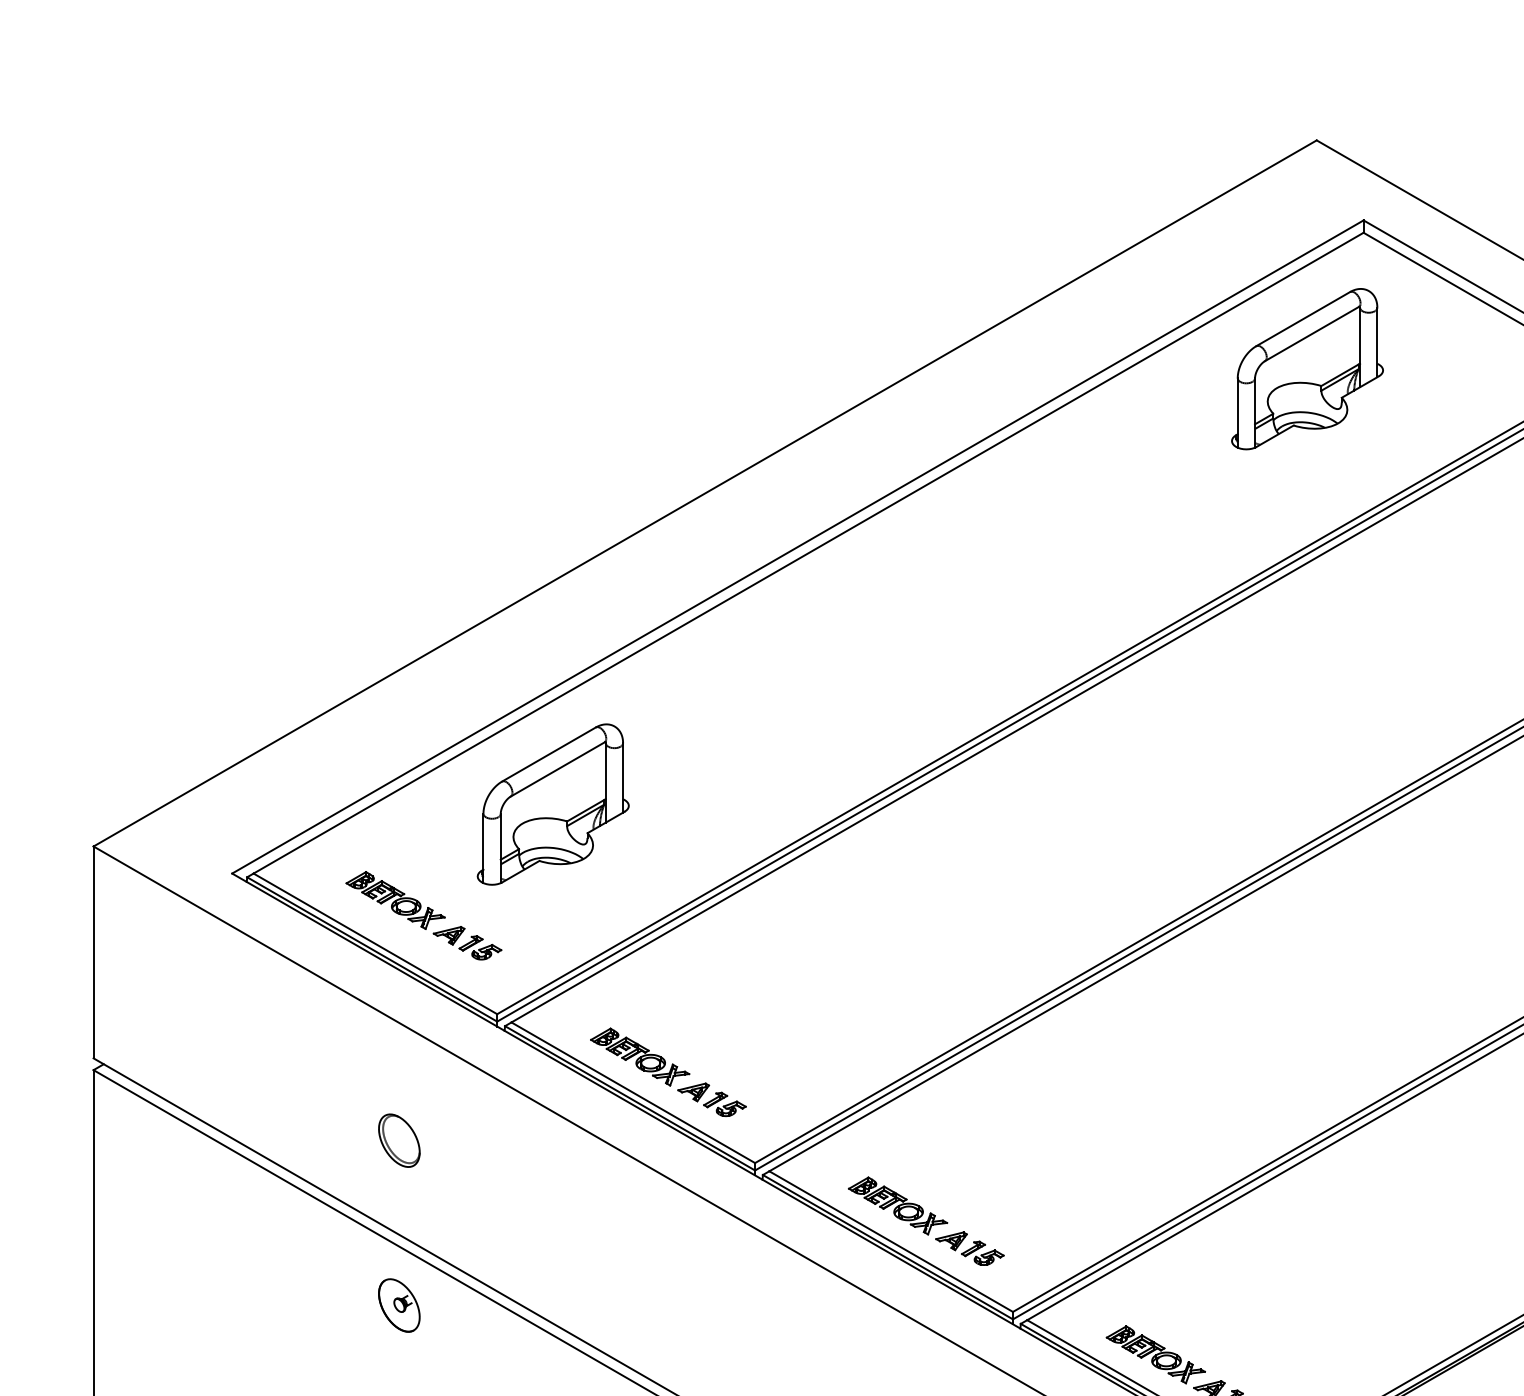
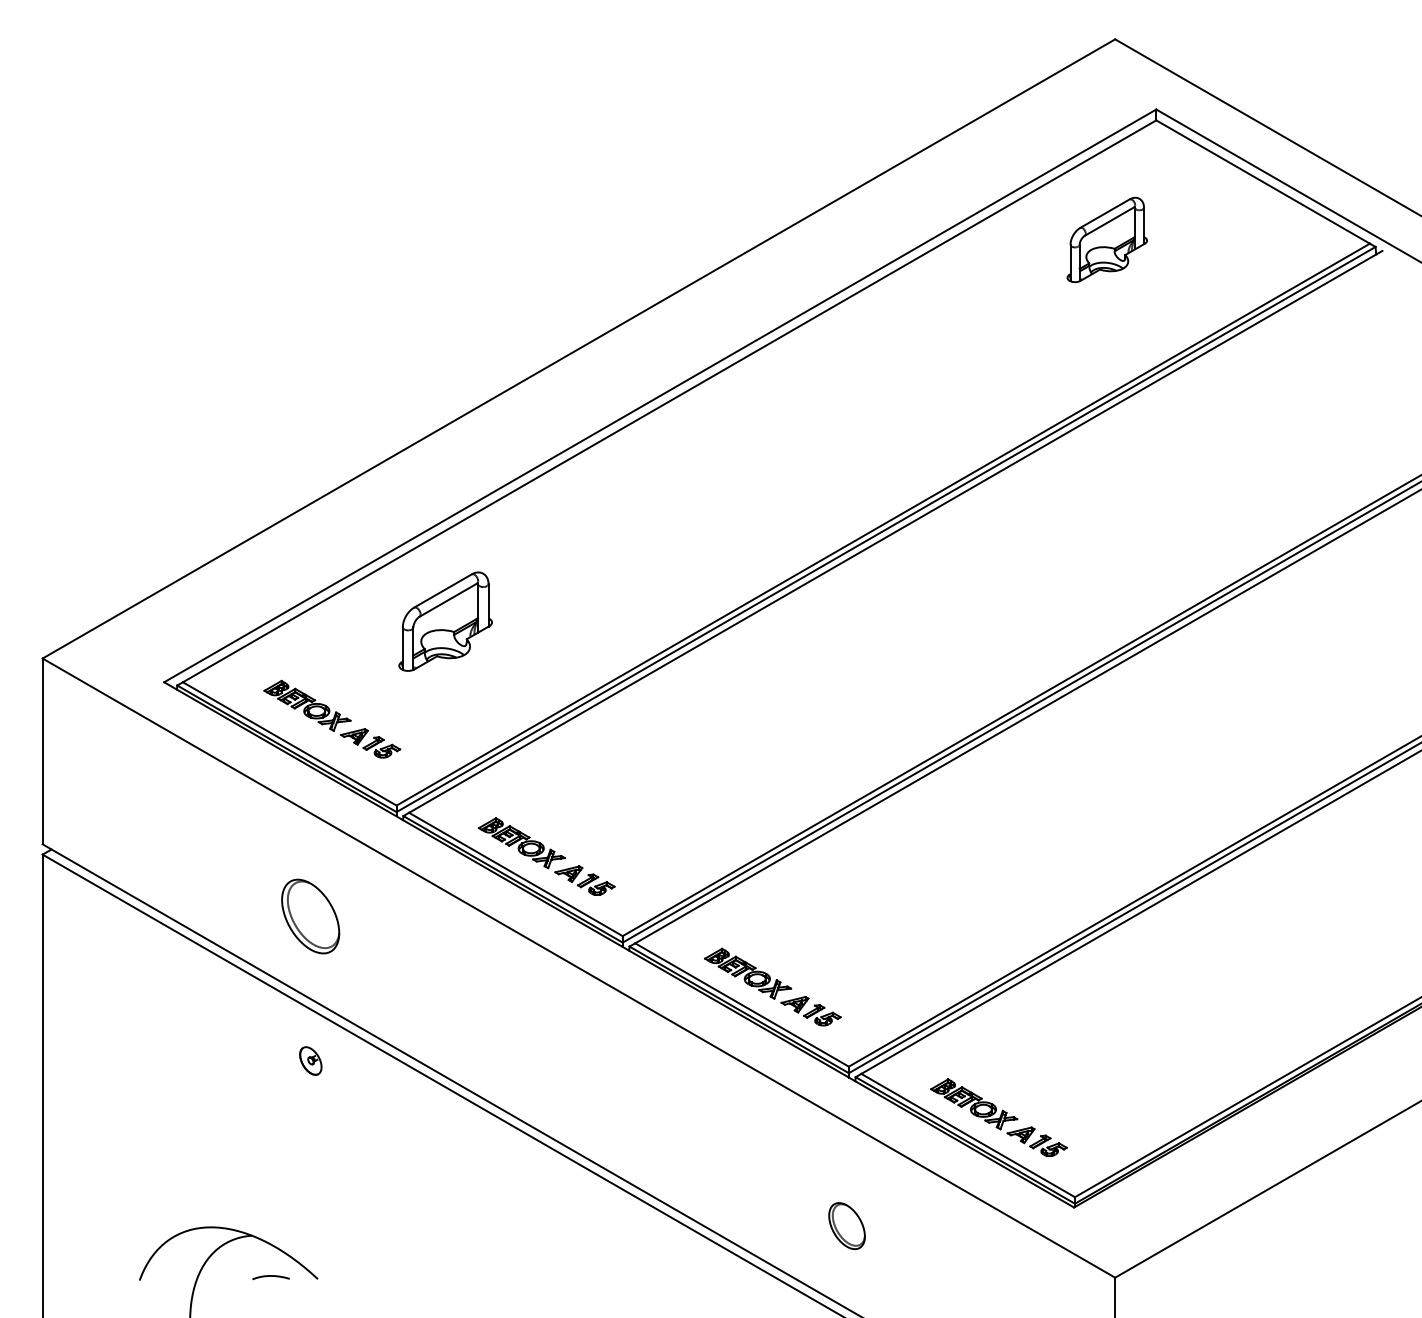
part: (1307, 368) -> (1107, 239), size x0.6
part: (552, 804) -> (445, 621), size x0.7
part: (399, 1140) -> (310, 916), size x1.6
part: (399, 1304) -> (310, 1060), size x0.6

